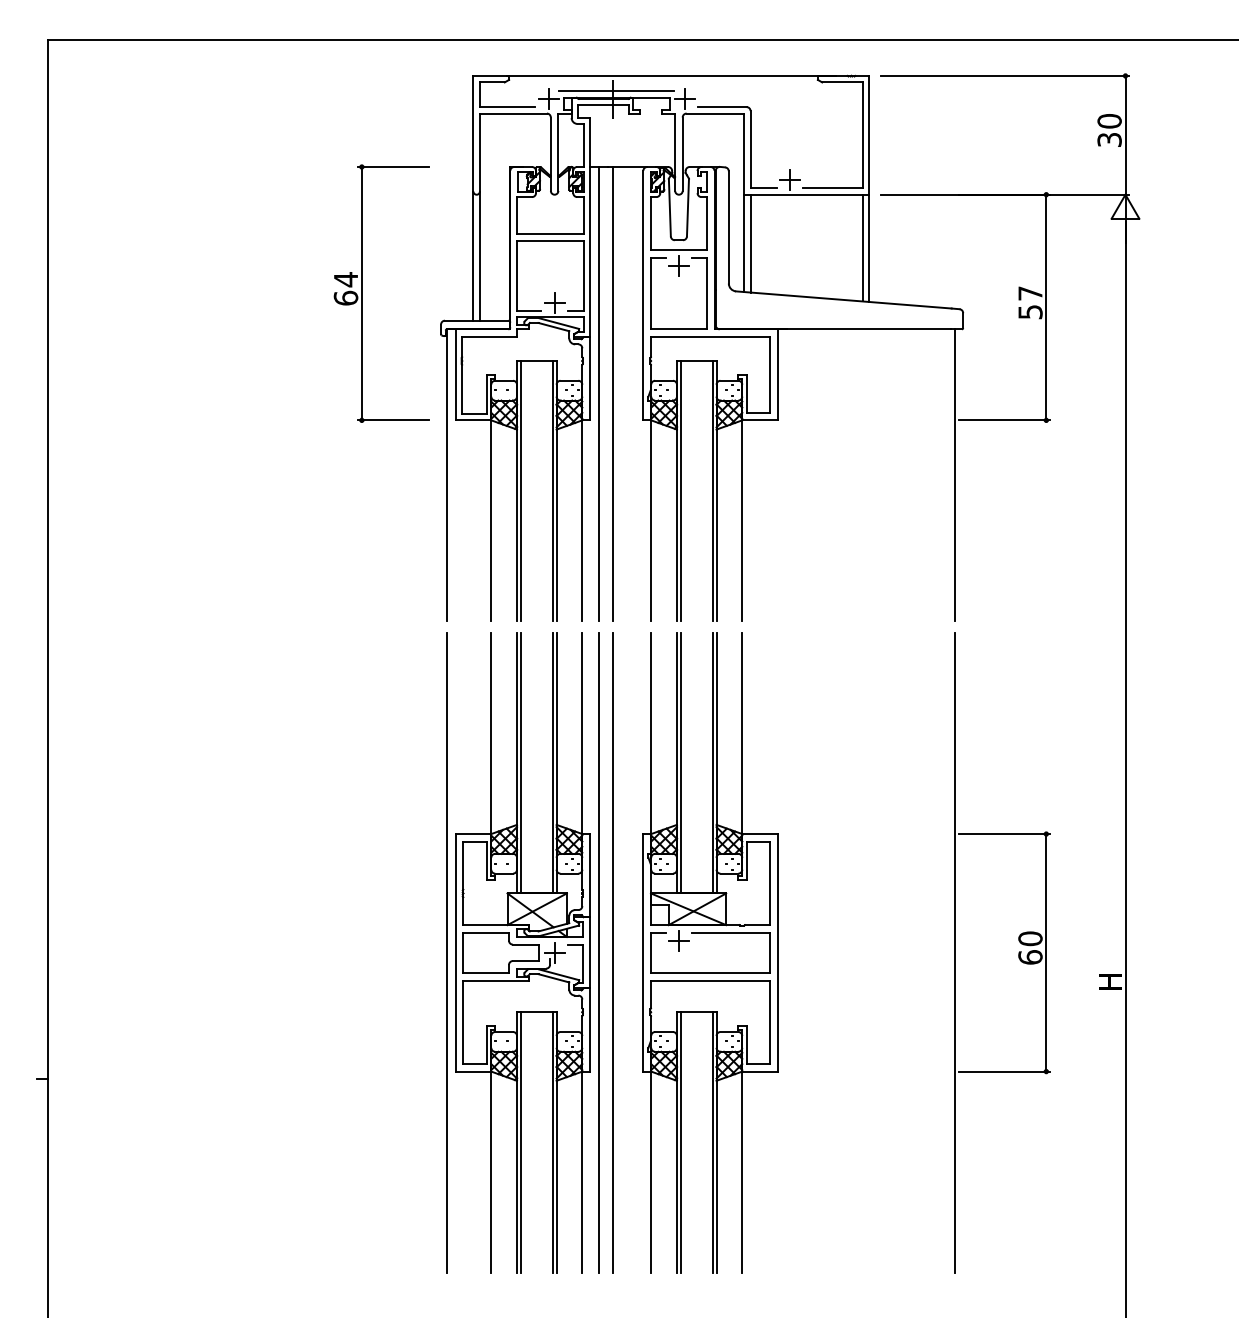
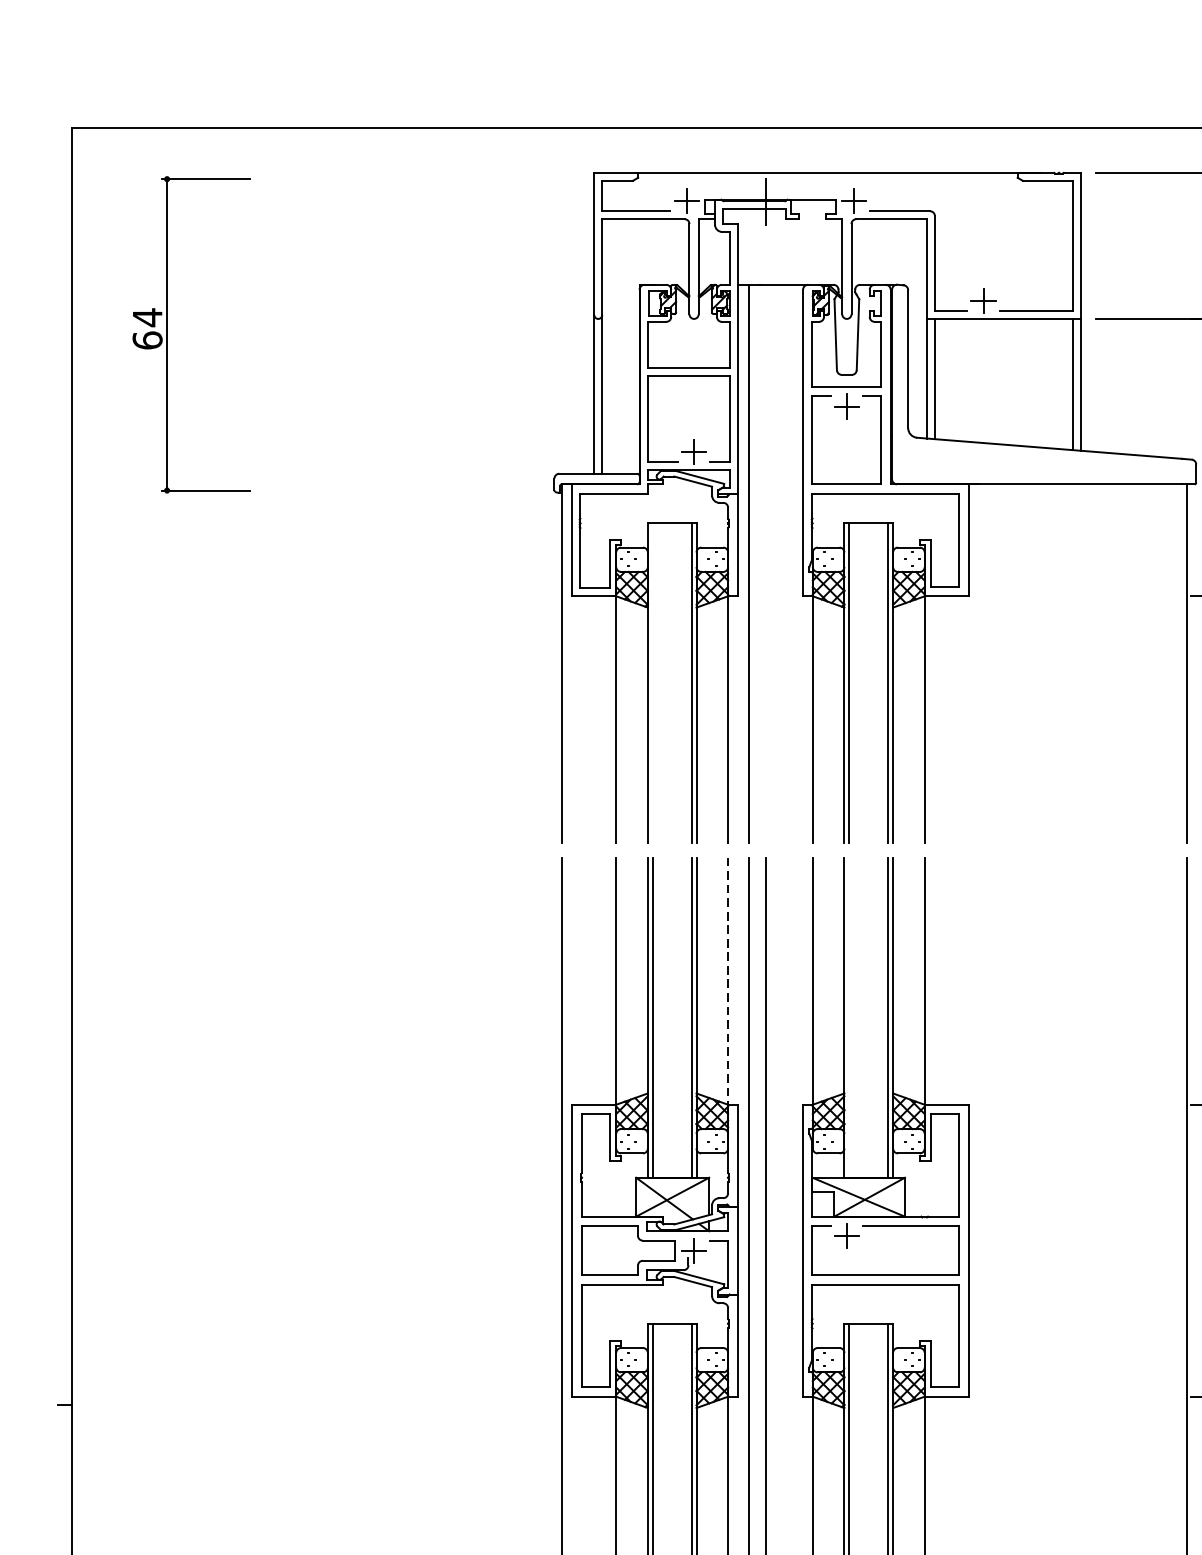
line: (616, 91) -> (770, 192), removed
part: (362, 293) -> (167, 334), moved
line: (612, 394) -> (765, 564), removed
line: (520, 490) -> (652, 682), removed
line: (582, 734) -> (728, 982), solid -> dashed
line: (680, 763) -> (848, 1018), removed

